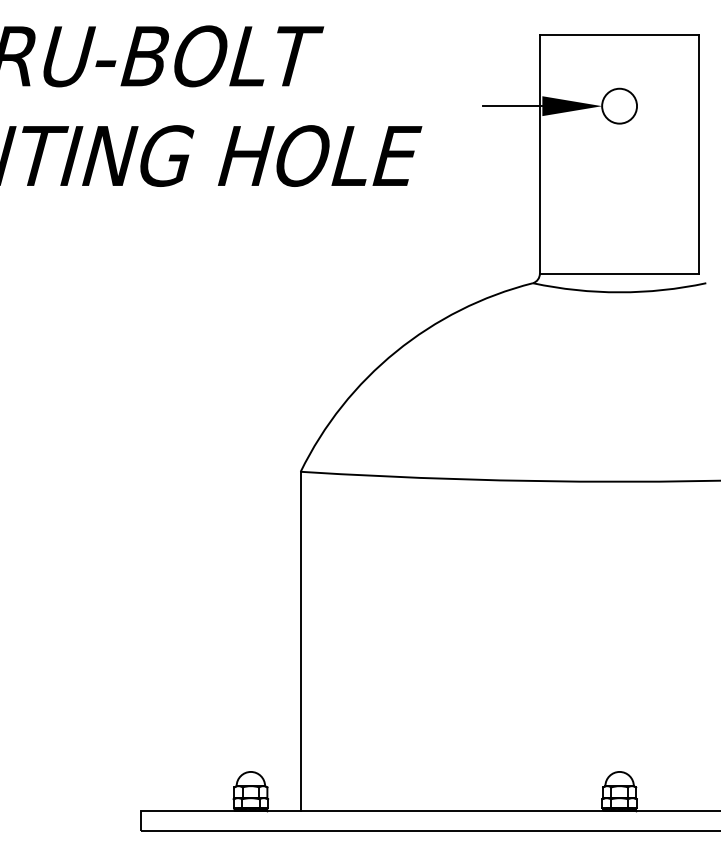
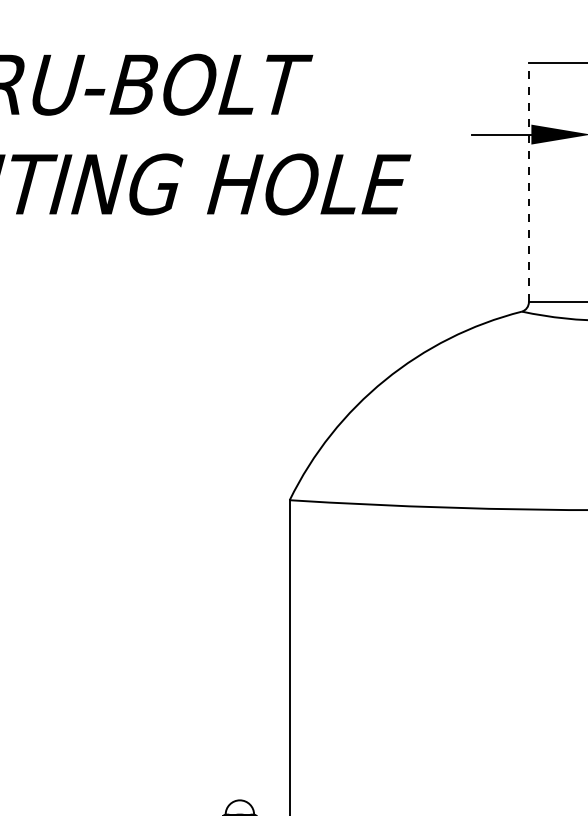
line: (539, 154) -> (528, 182), solid -> dashed

